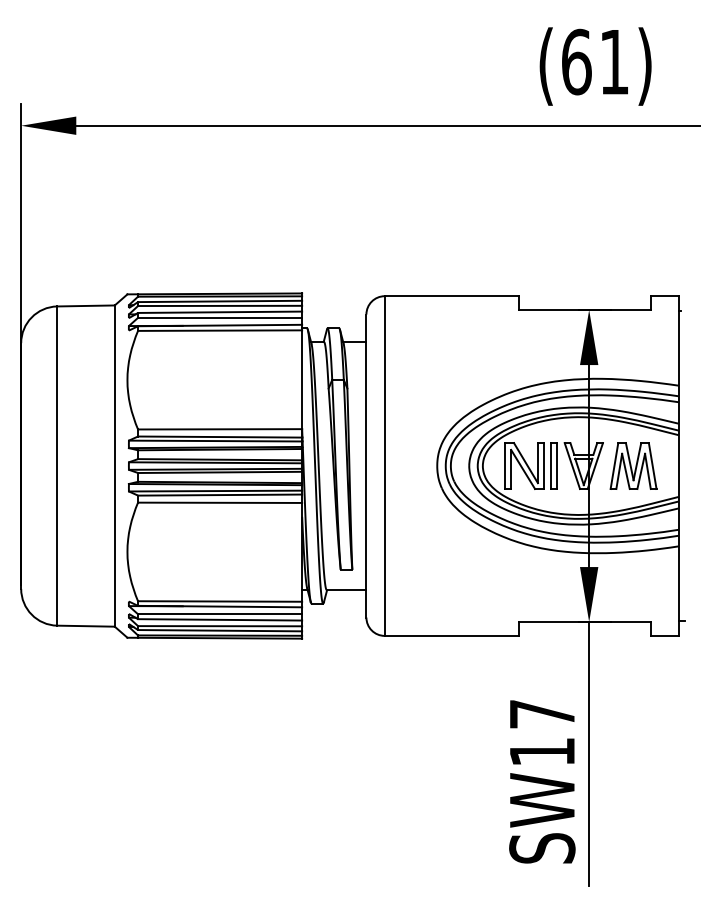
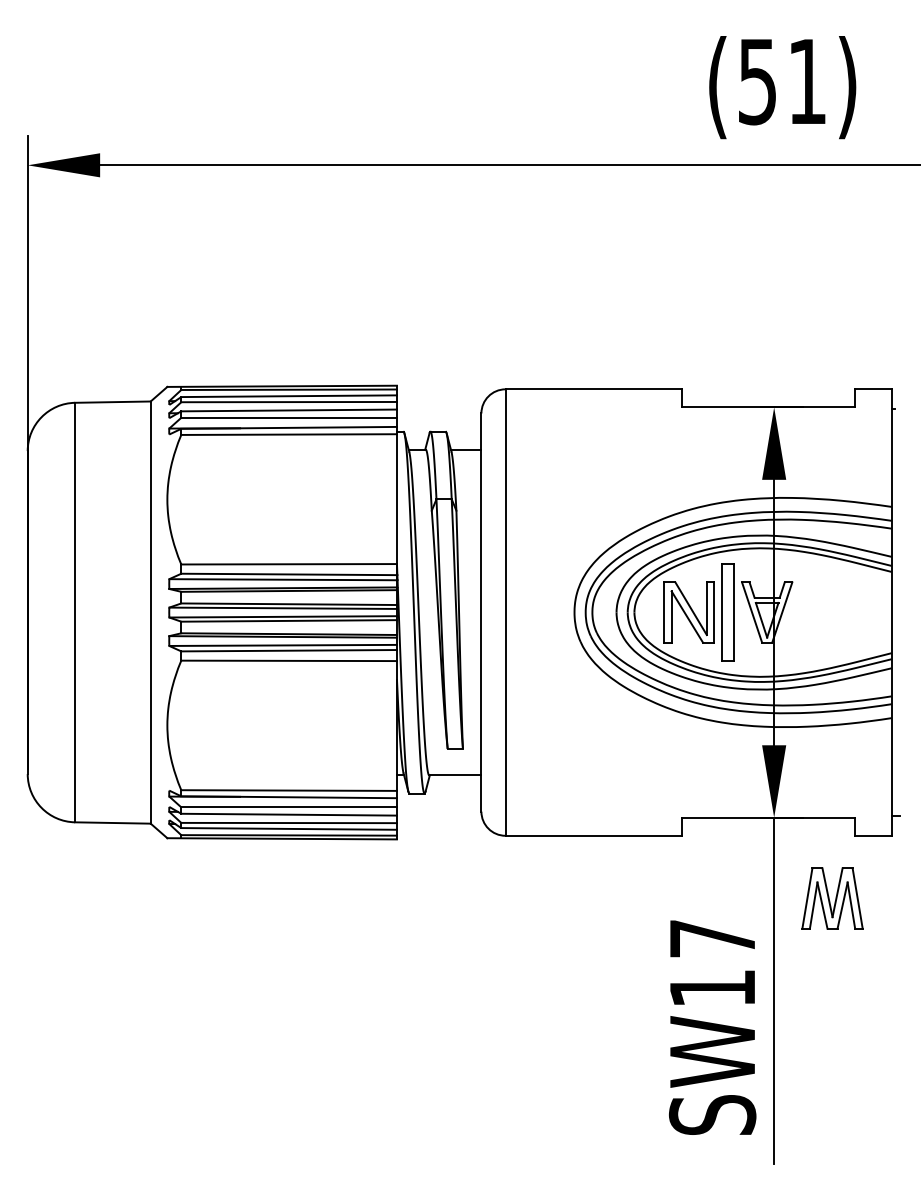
text: (576, 61) -> (757, 81), (61) -> (51)
part: (553, 466) -> (727, 612), size x1.6
part: (633, 466) -> (832, 898), moved

